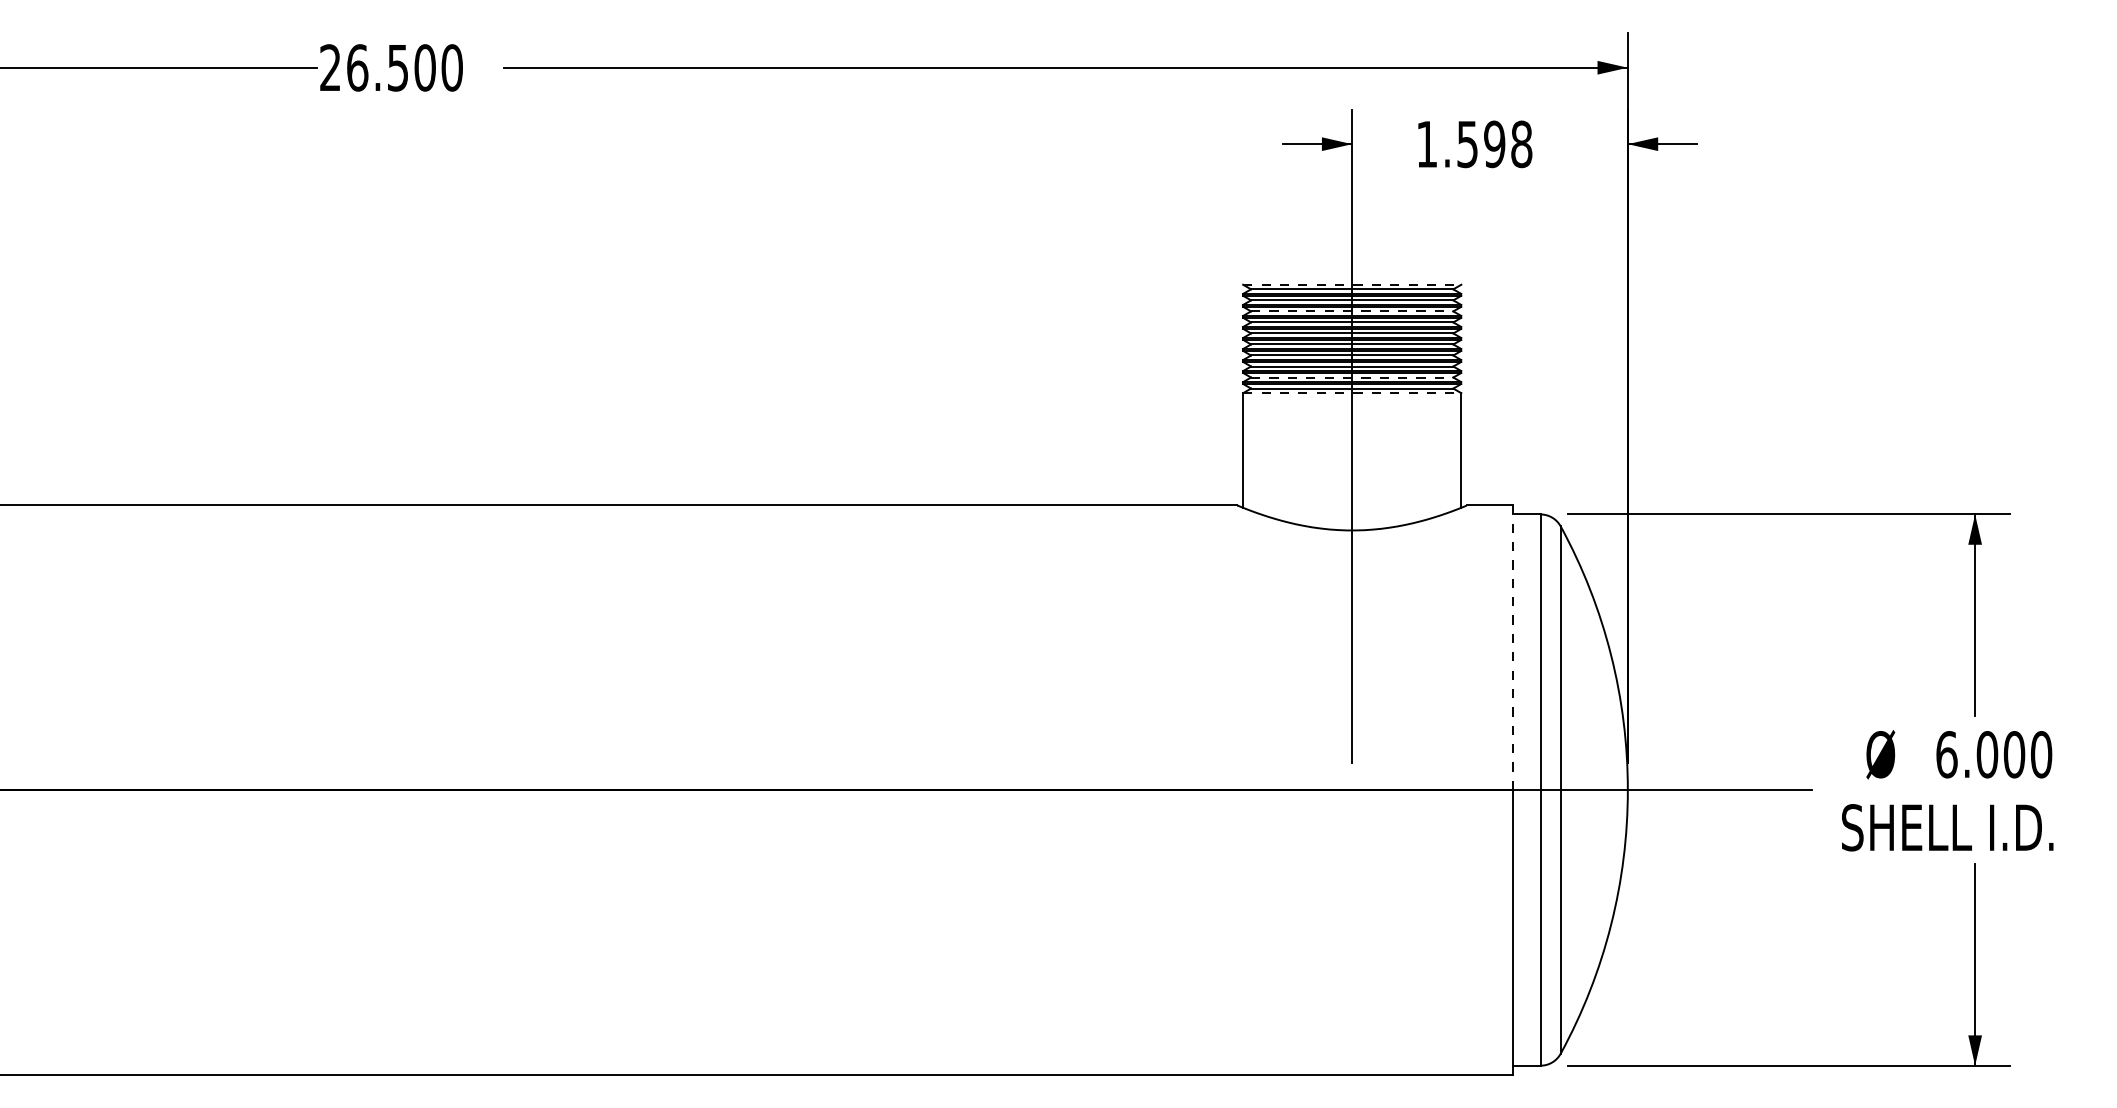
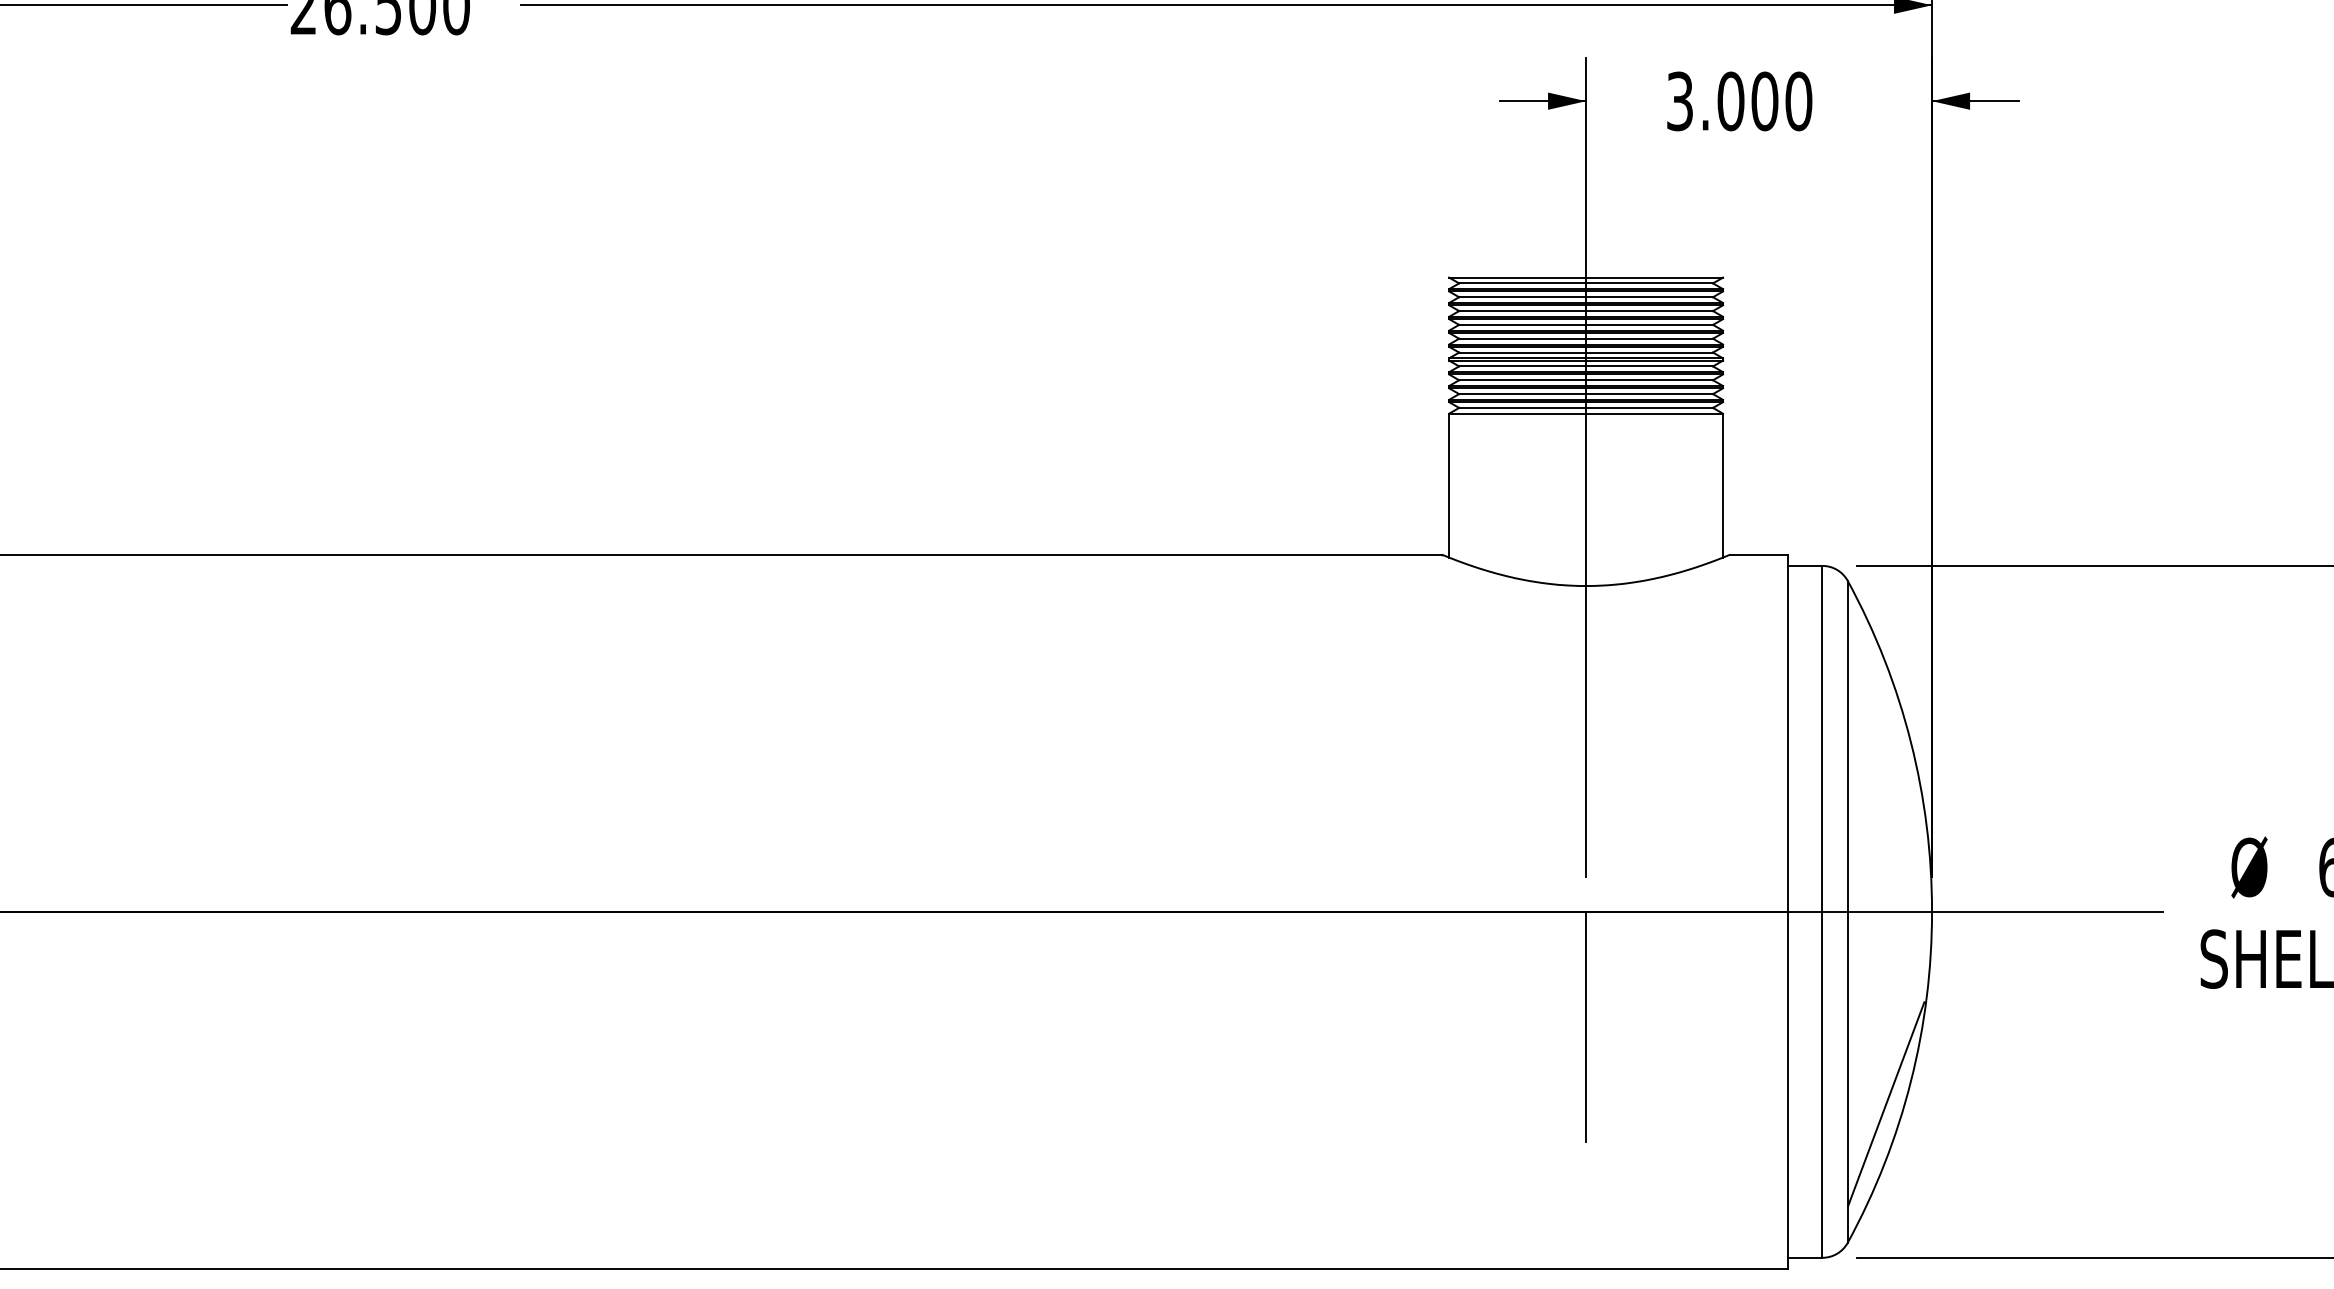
text: (1474, 144) -> (1739, 101), 1.598 -> 3.000
line: (1352, 284) -> (1586, 277), dashed -> solid
line: (1352, 311) -> (1586, 311), dashed -> solid
line: (1352, 377) -> (1586, 394), dashed -> solid
line: (1352, 393) -> (1586, 414), dashed -> solid
line: (1513, 647) -> (1788, 732), dashed -> solid
line: (1352, 881) -> (1586, 1026), added
line: (1591, 943) -> (1886, 1104), added

